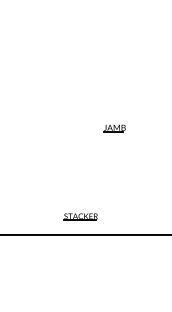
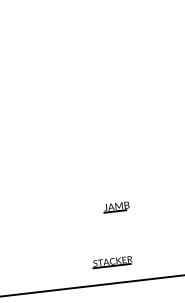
part: (114, 128) -> (116, 207), moved

